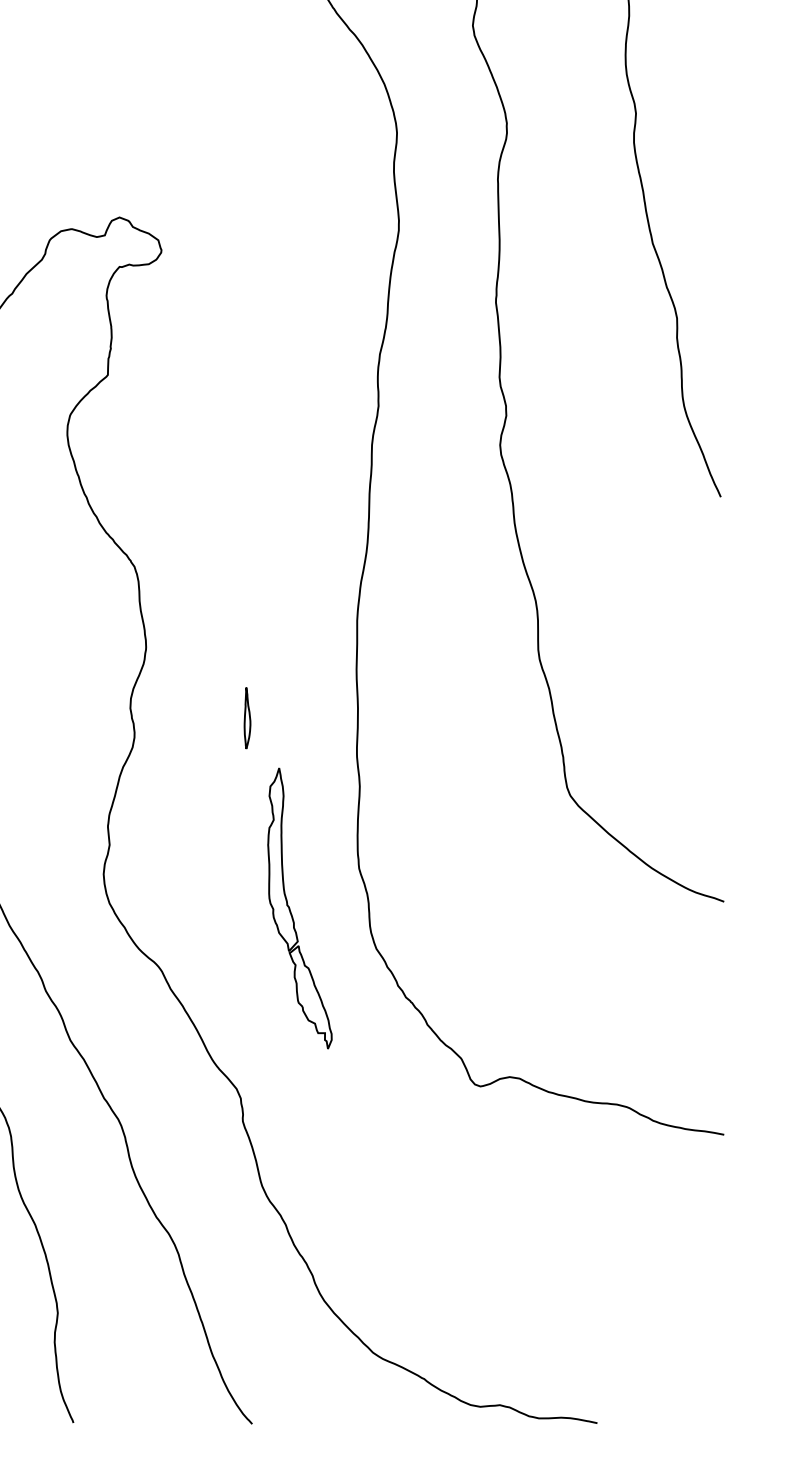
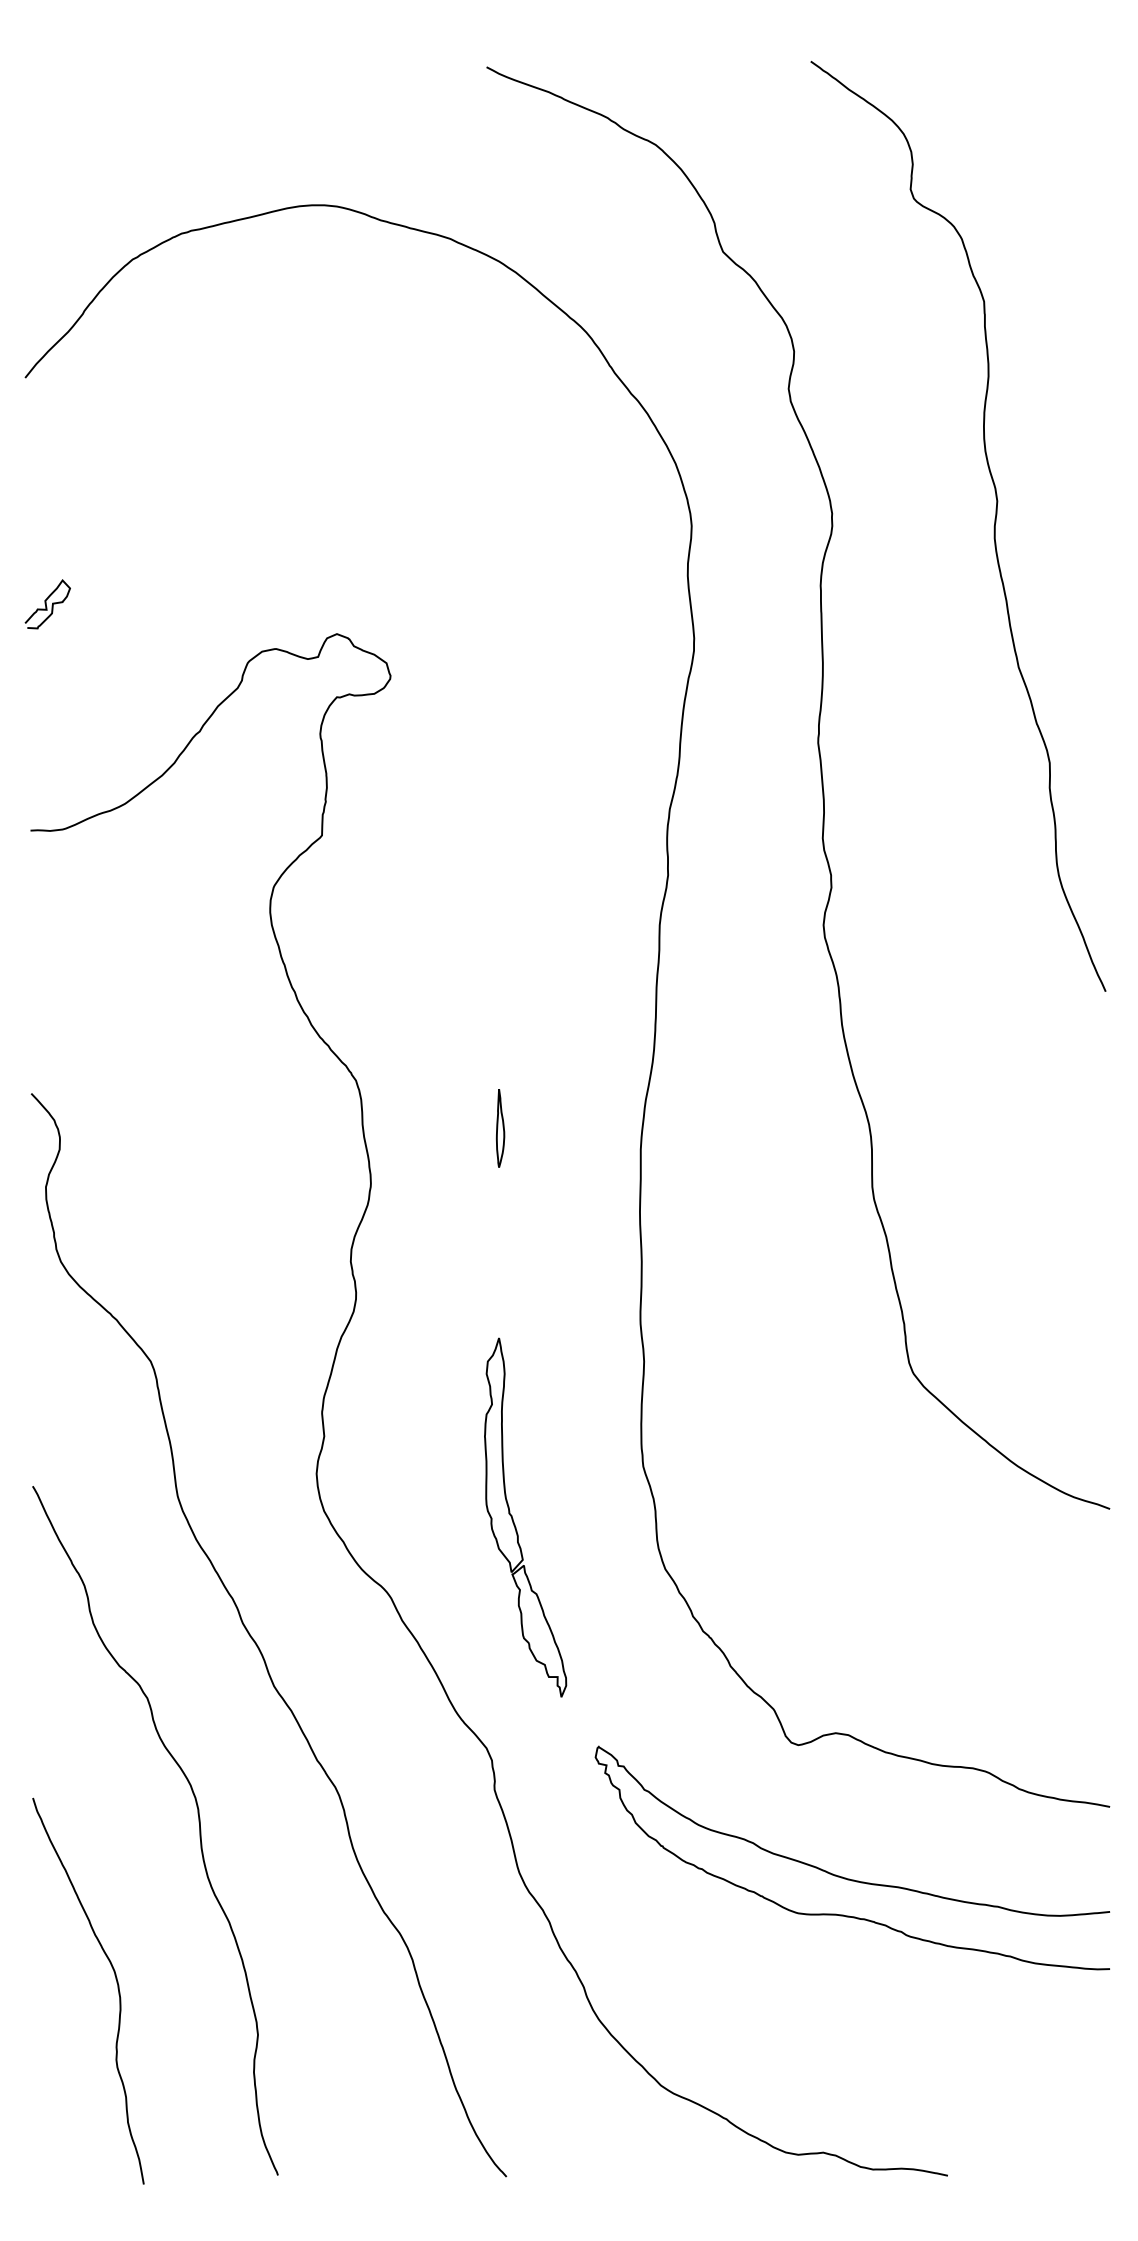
part: (247, 718) -> (500, 1128), moved
part: (291, 911) -> (514, 1521), moved
curve: (517, 1189) -> (845, 1877), added

